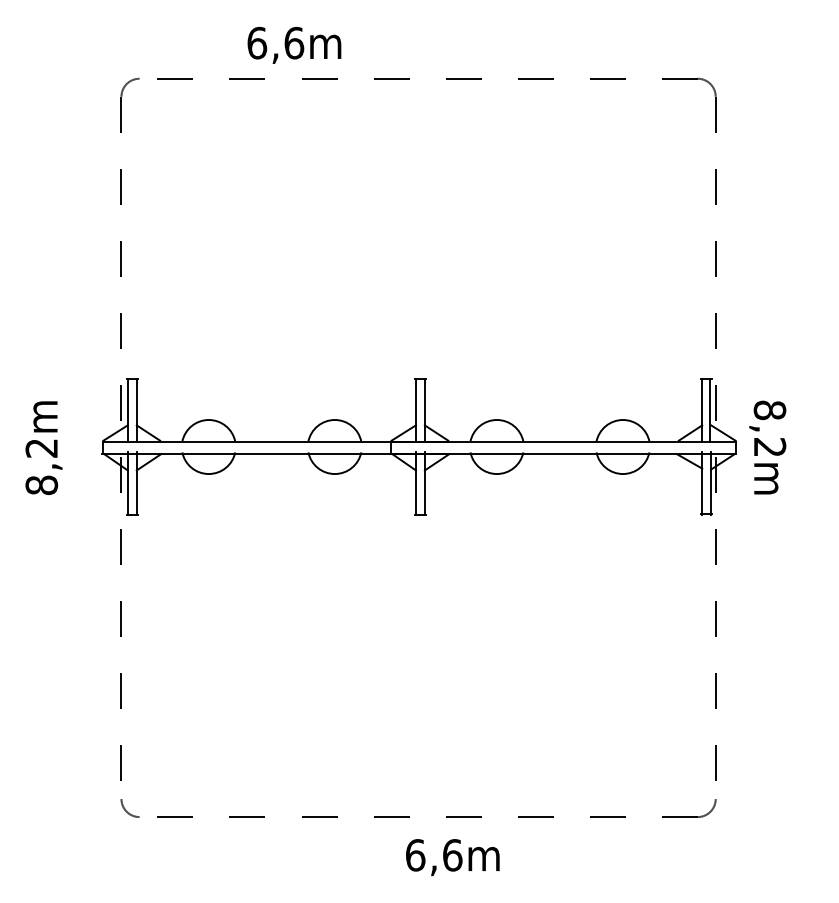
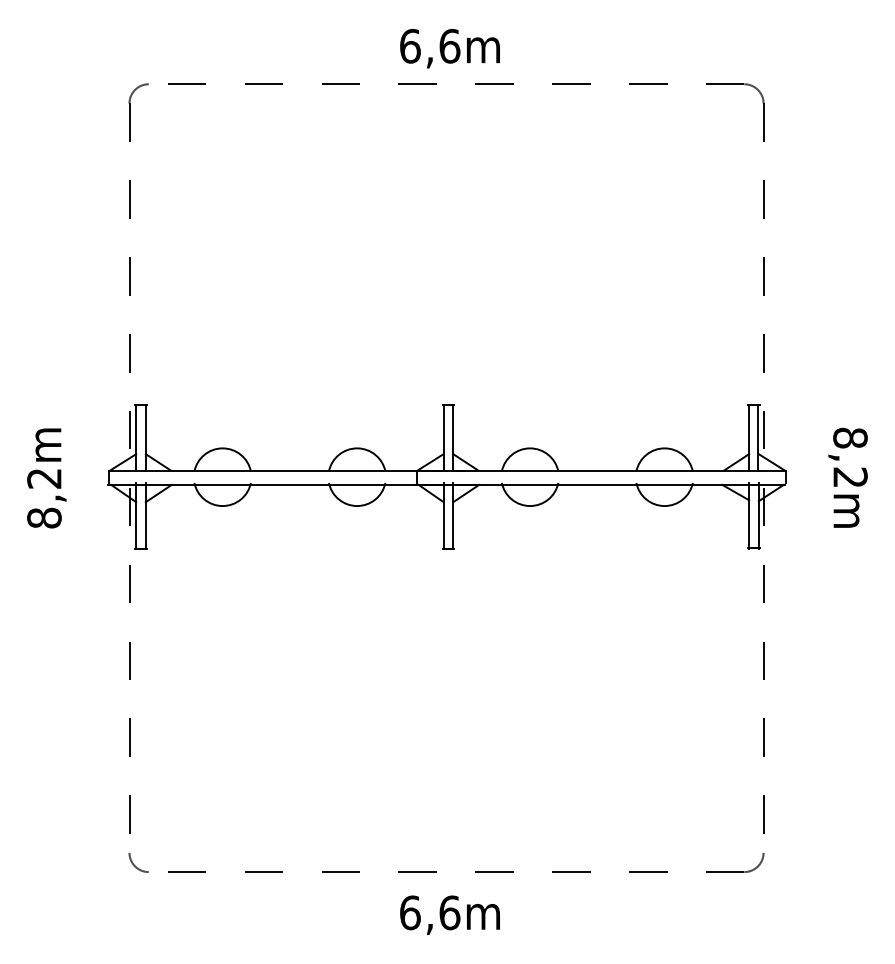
text: (293, 45) -> (449, 48), moved
text: (767, 447) -> (847, 477), moved
text: (452, 856) -> (449, 914), moved

